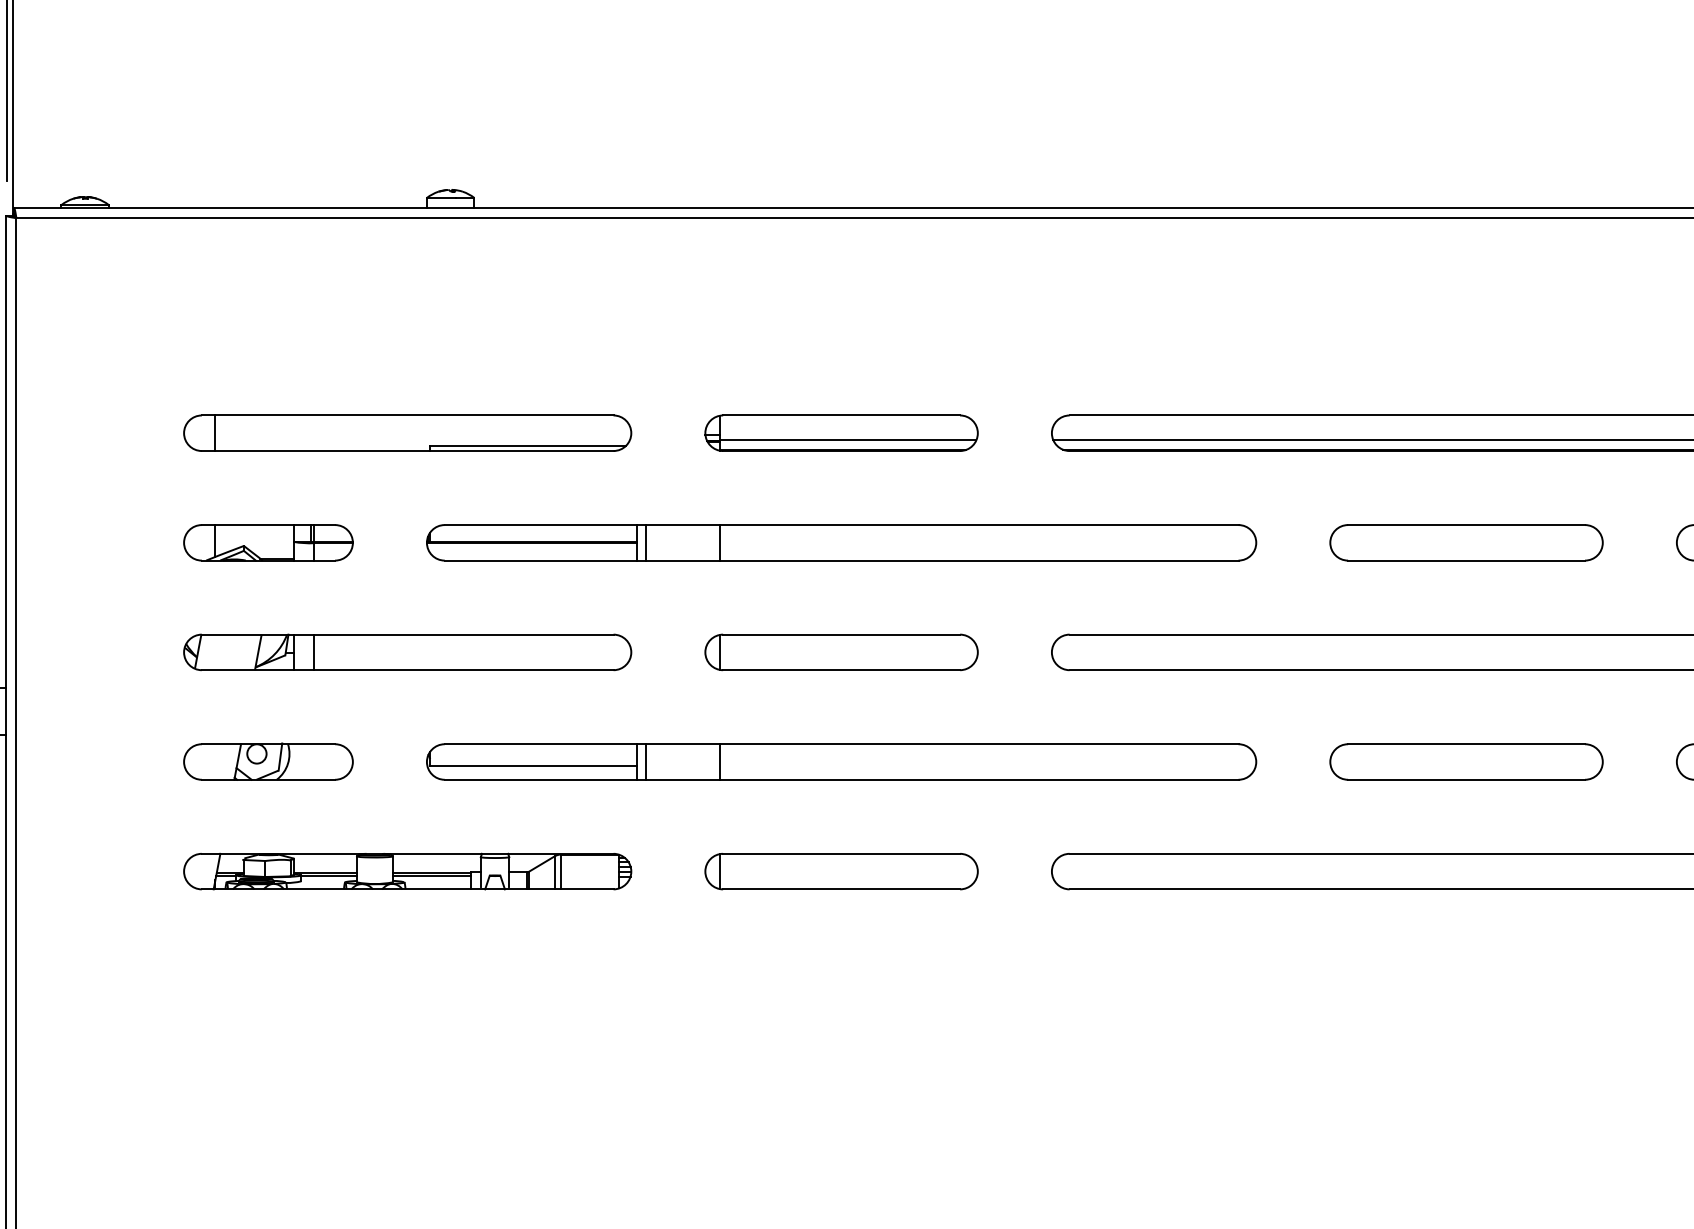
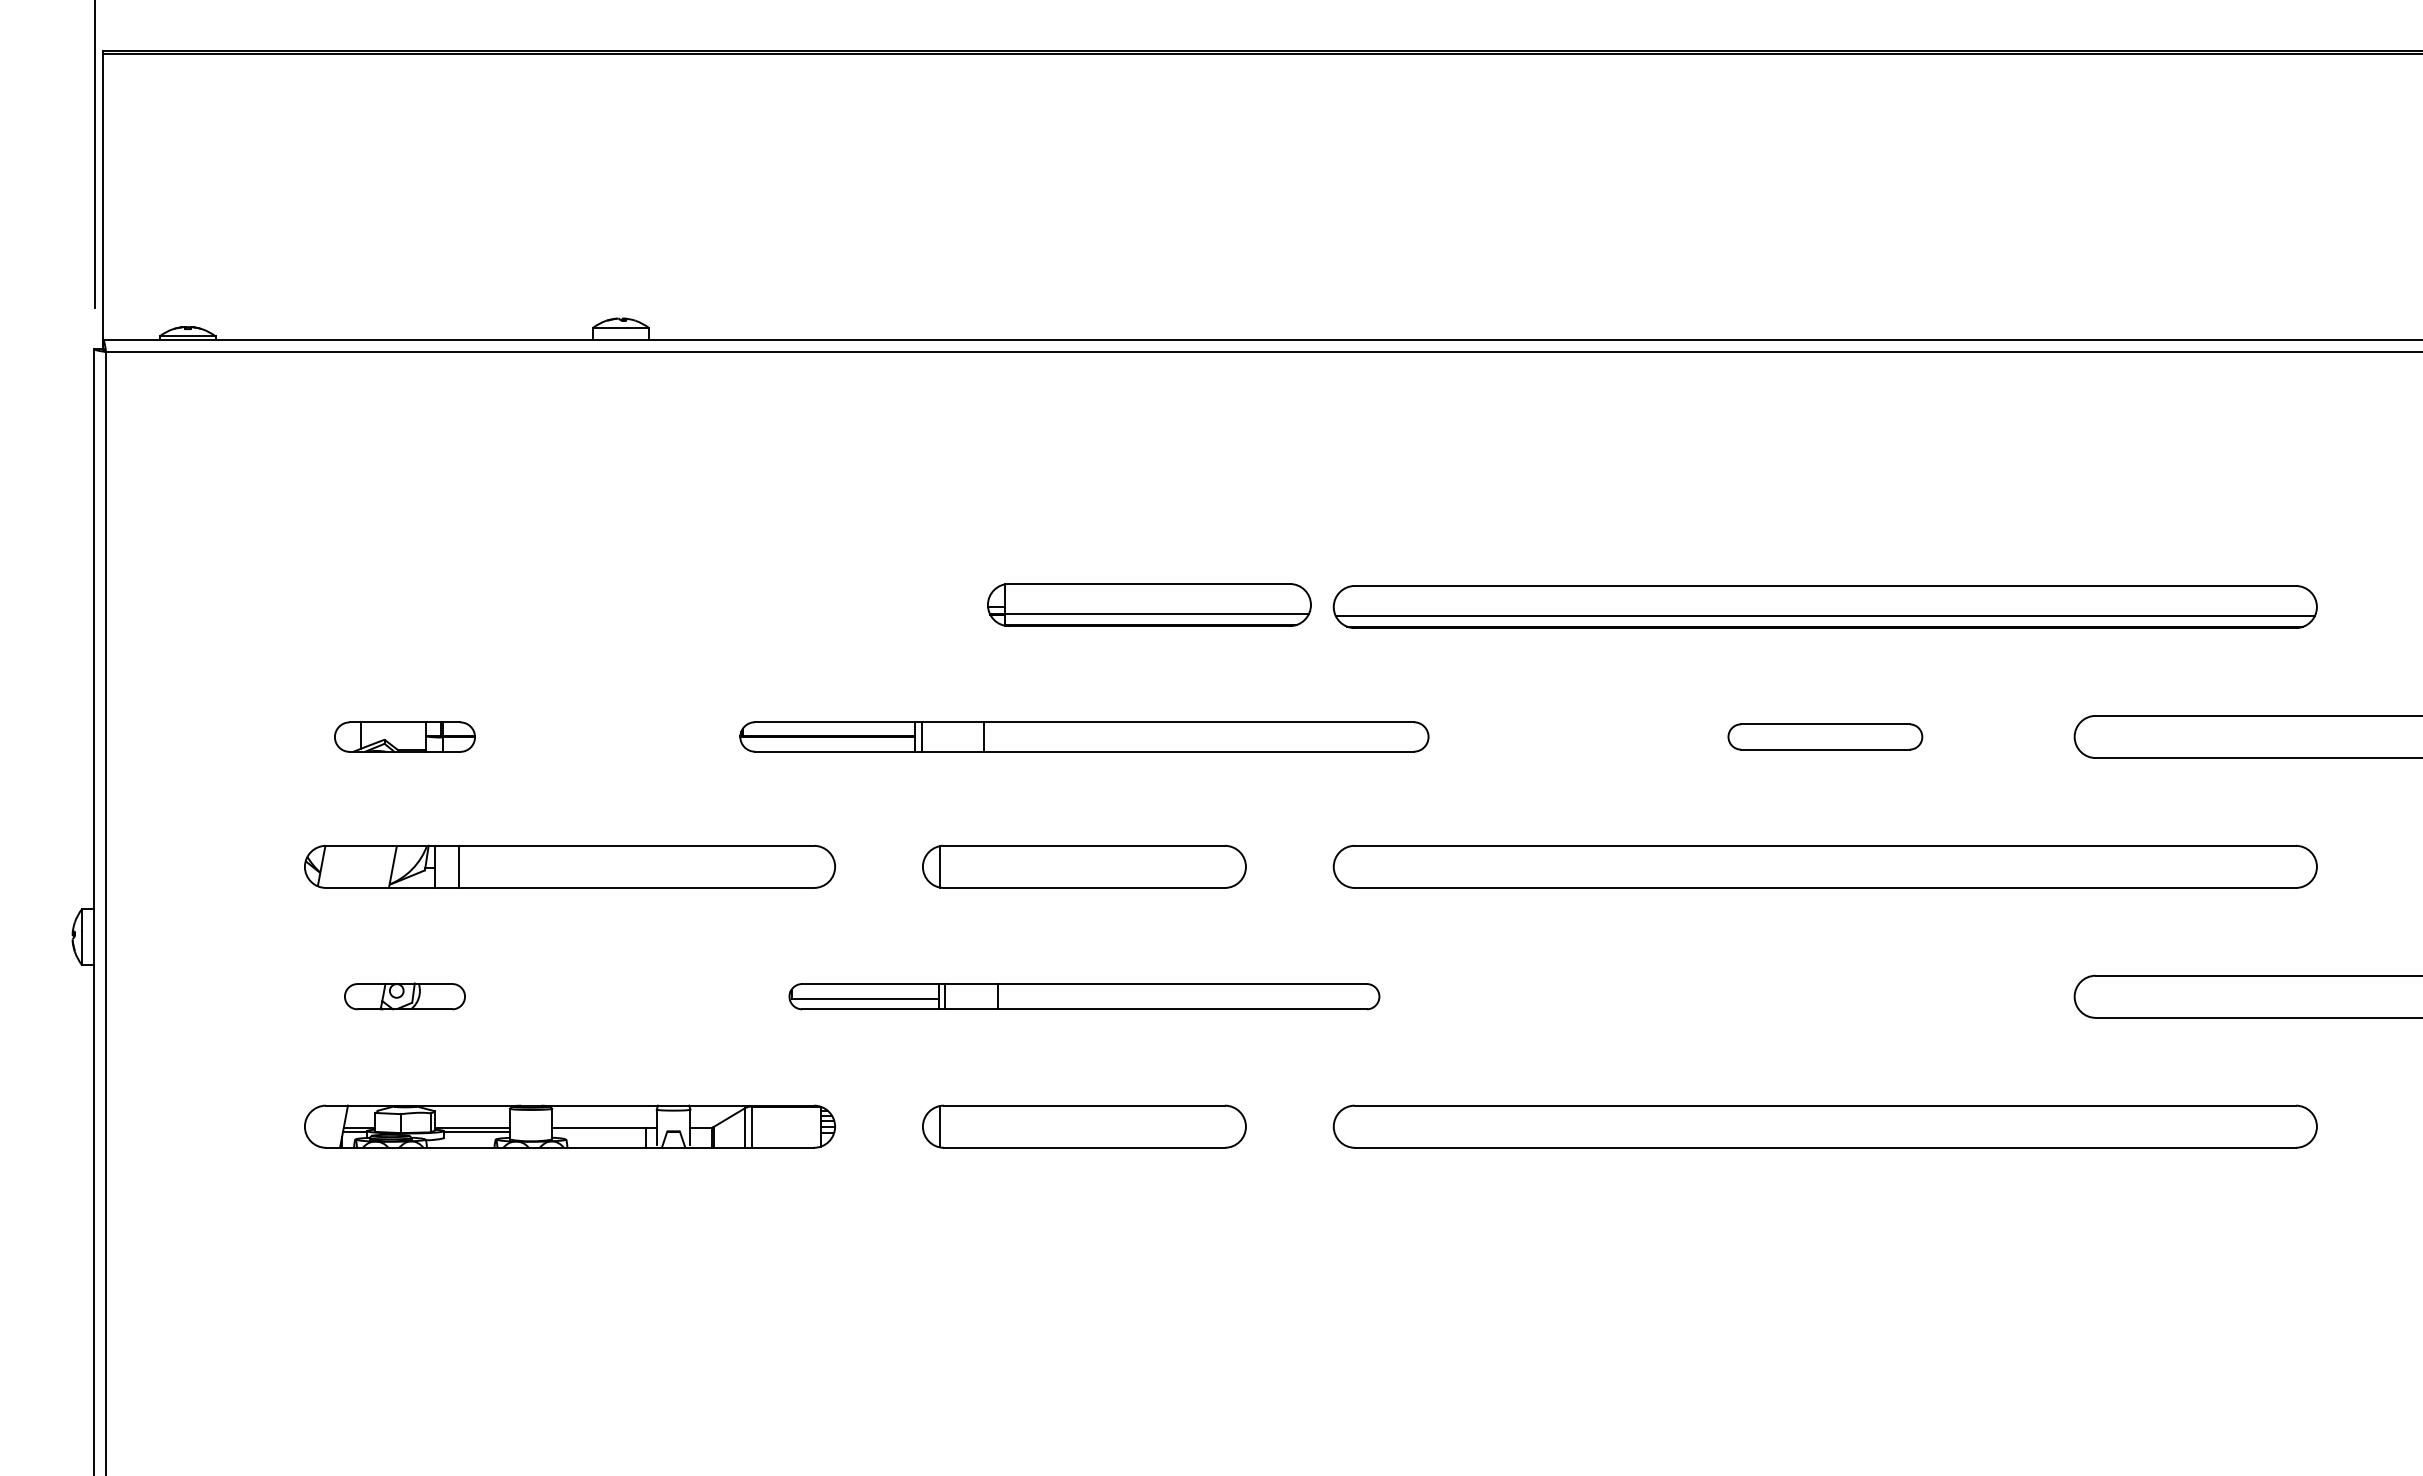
part: (407, 432) -> (569, 606), removed
part: (841, 432) -> (1149, 604), moved
part: (841, 542) -> (1084, 736), size x0.7
part: (1466, 542) -> (1825, 736), size x0.6
part: (268, 543) -> (404, 737), size x0.7
part: (268, 761) -> (404, 996), size x0.6
part: (841, 761) -> (1084, 996), size x0.6
part: (1466, 761) -> (1825, 996), removed
line: (431, 876) -> (598, 1132), removed

